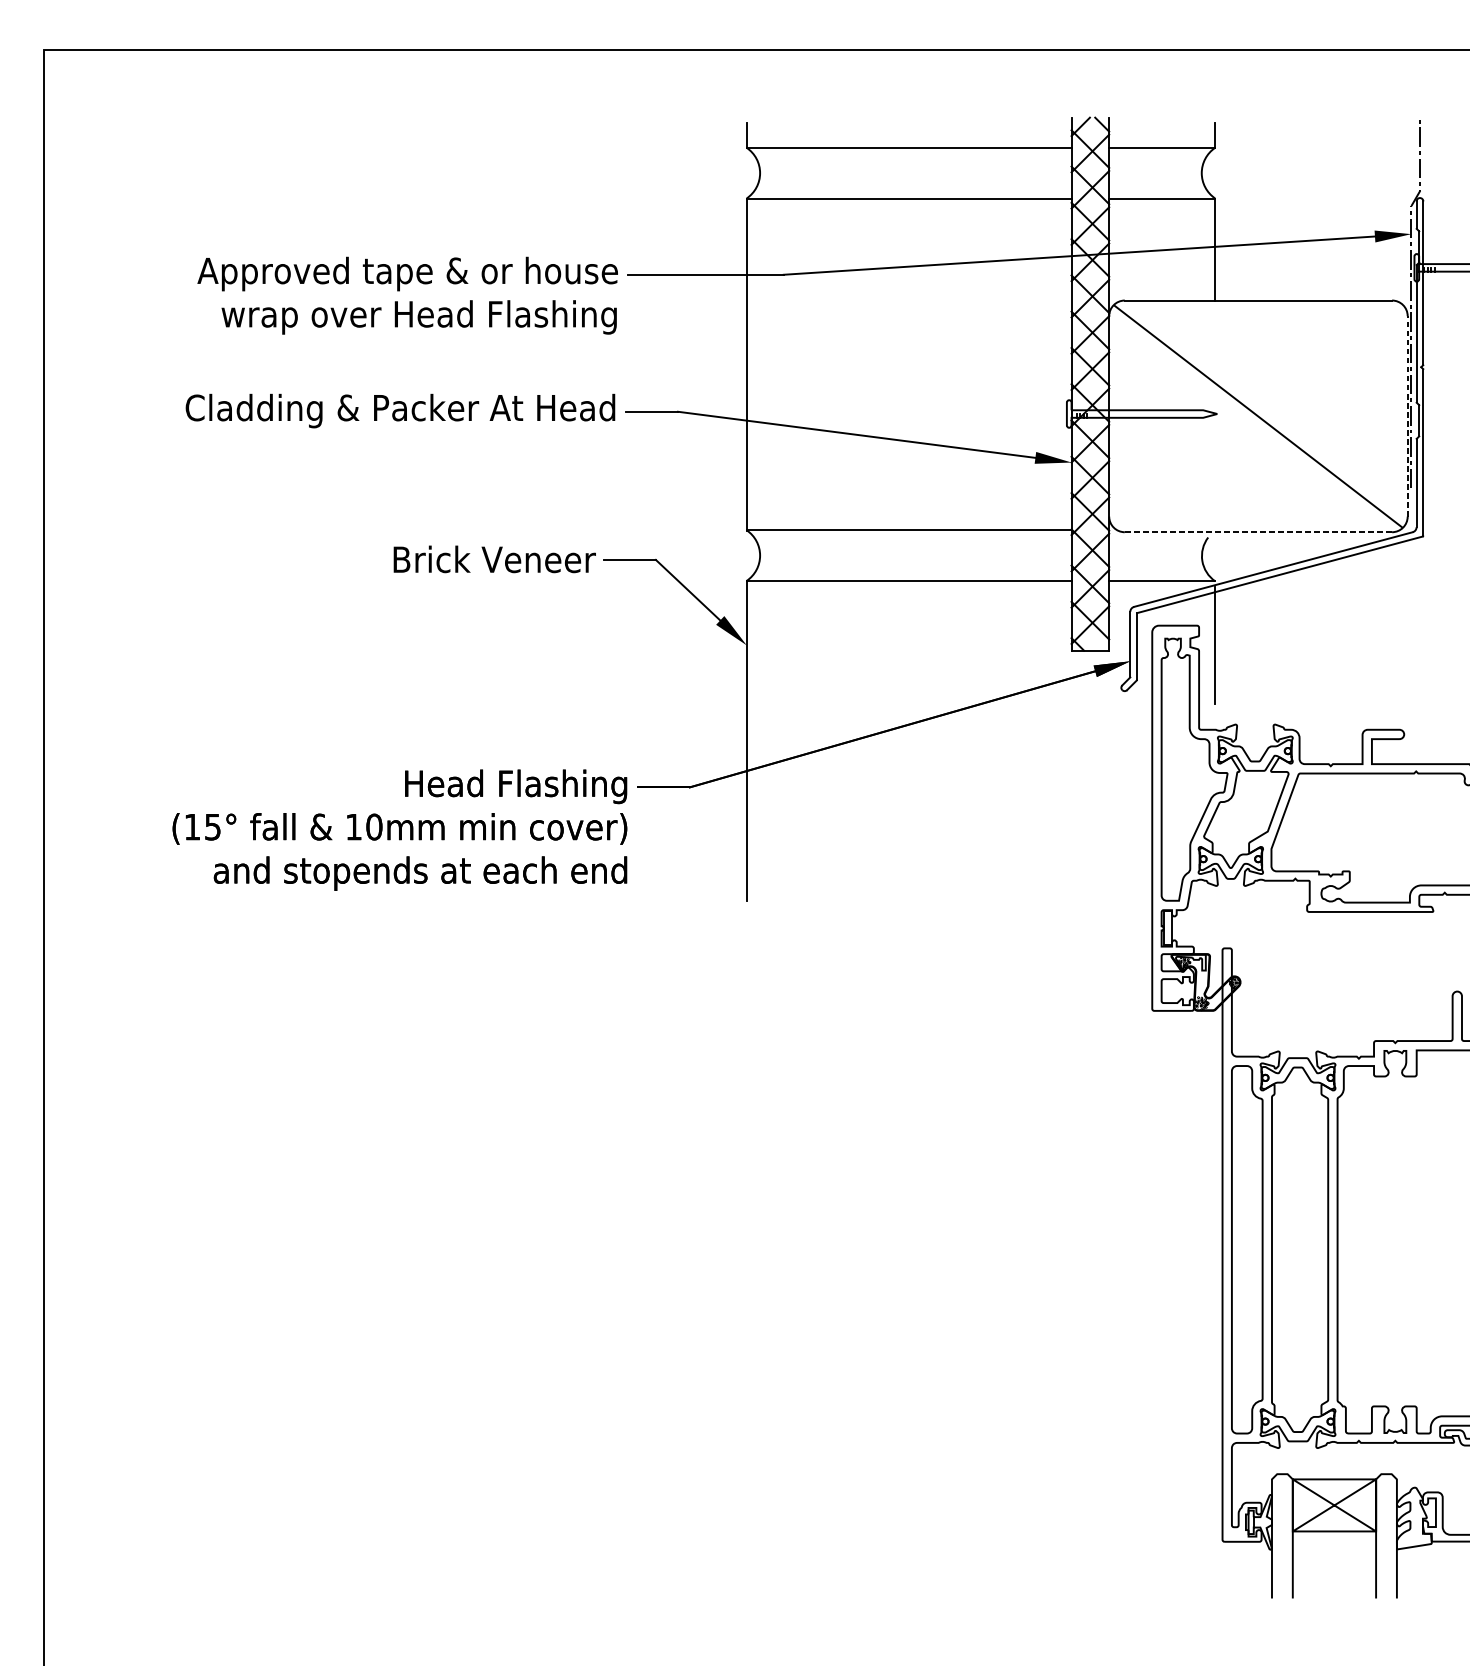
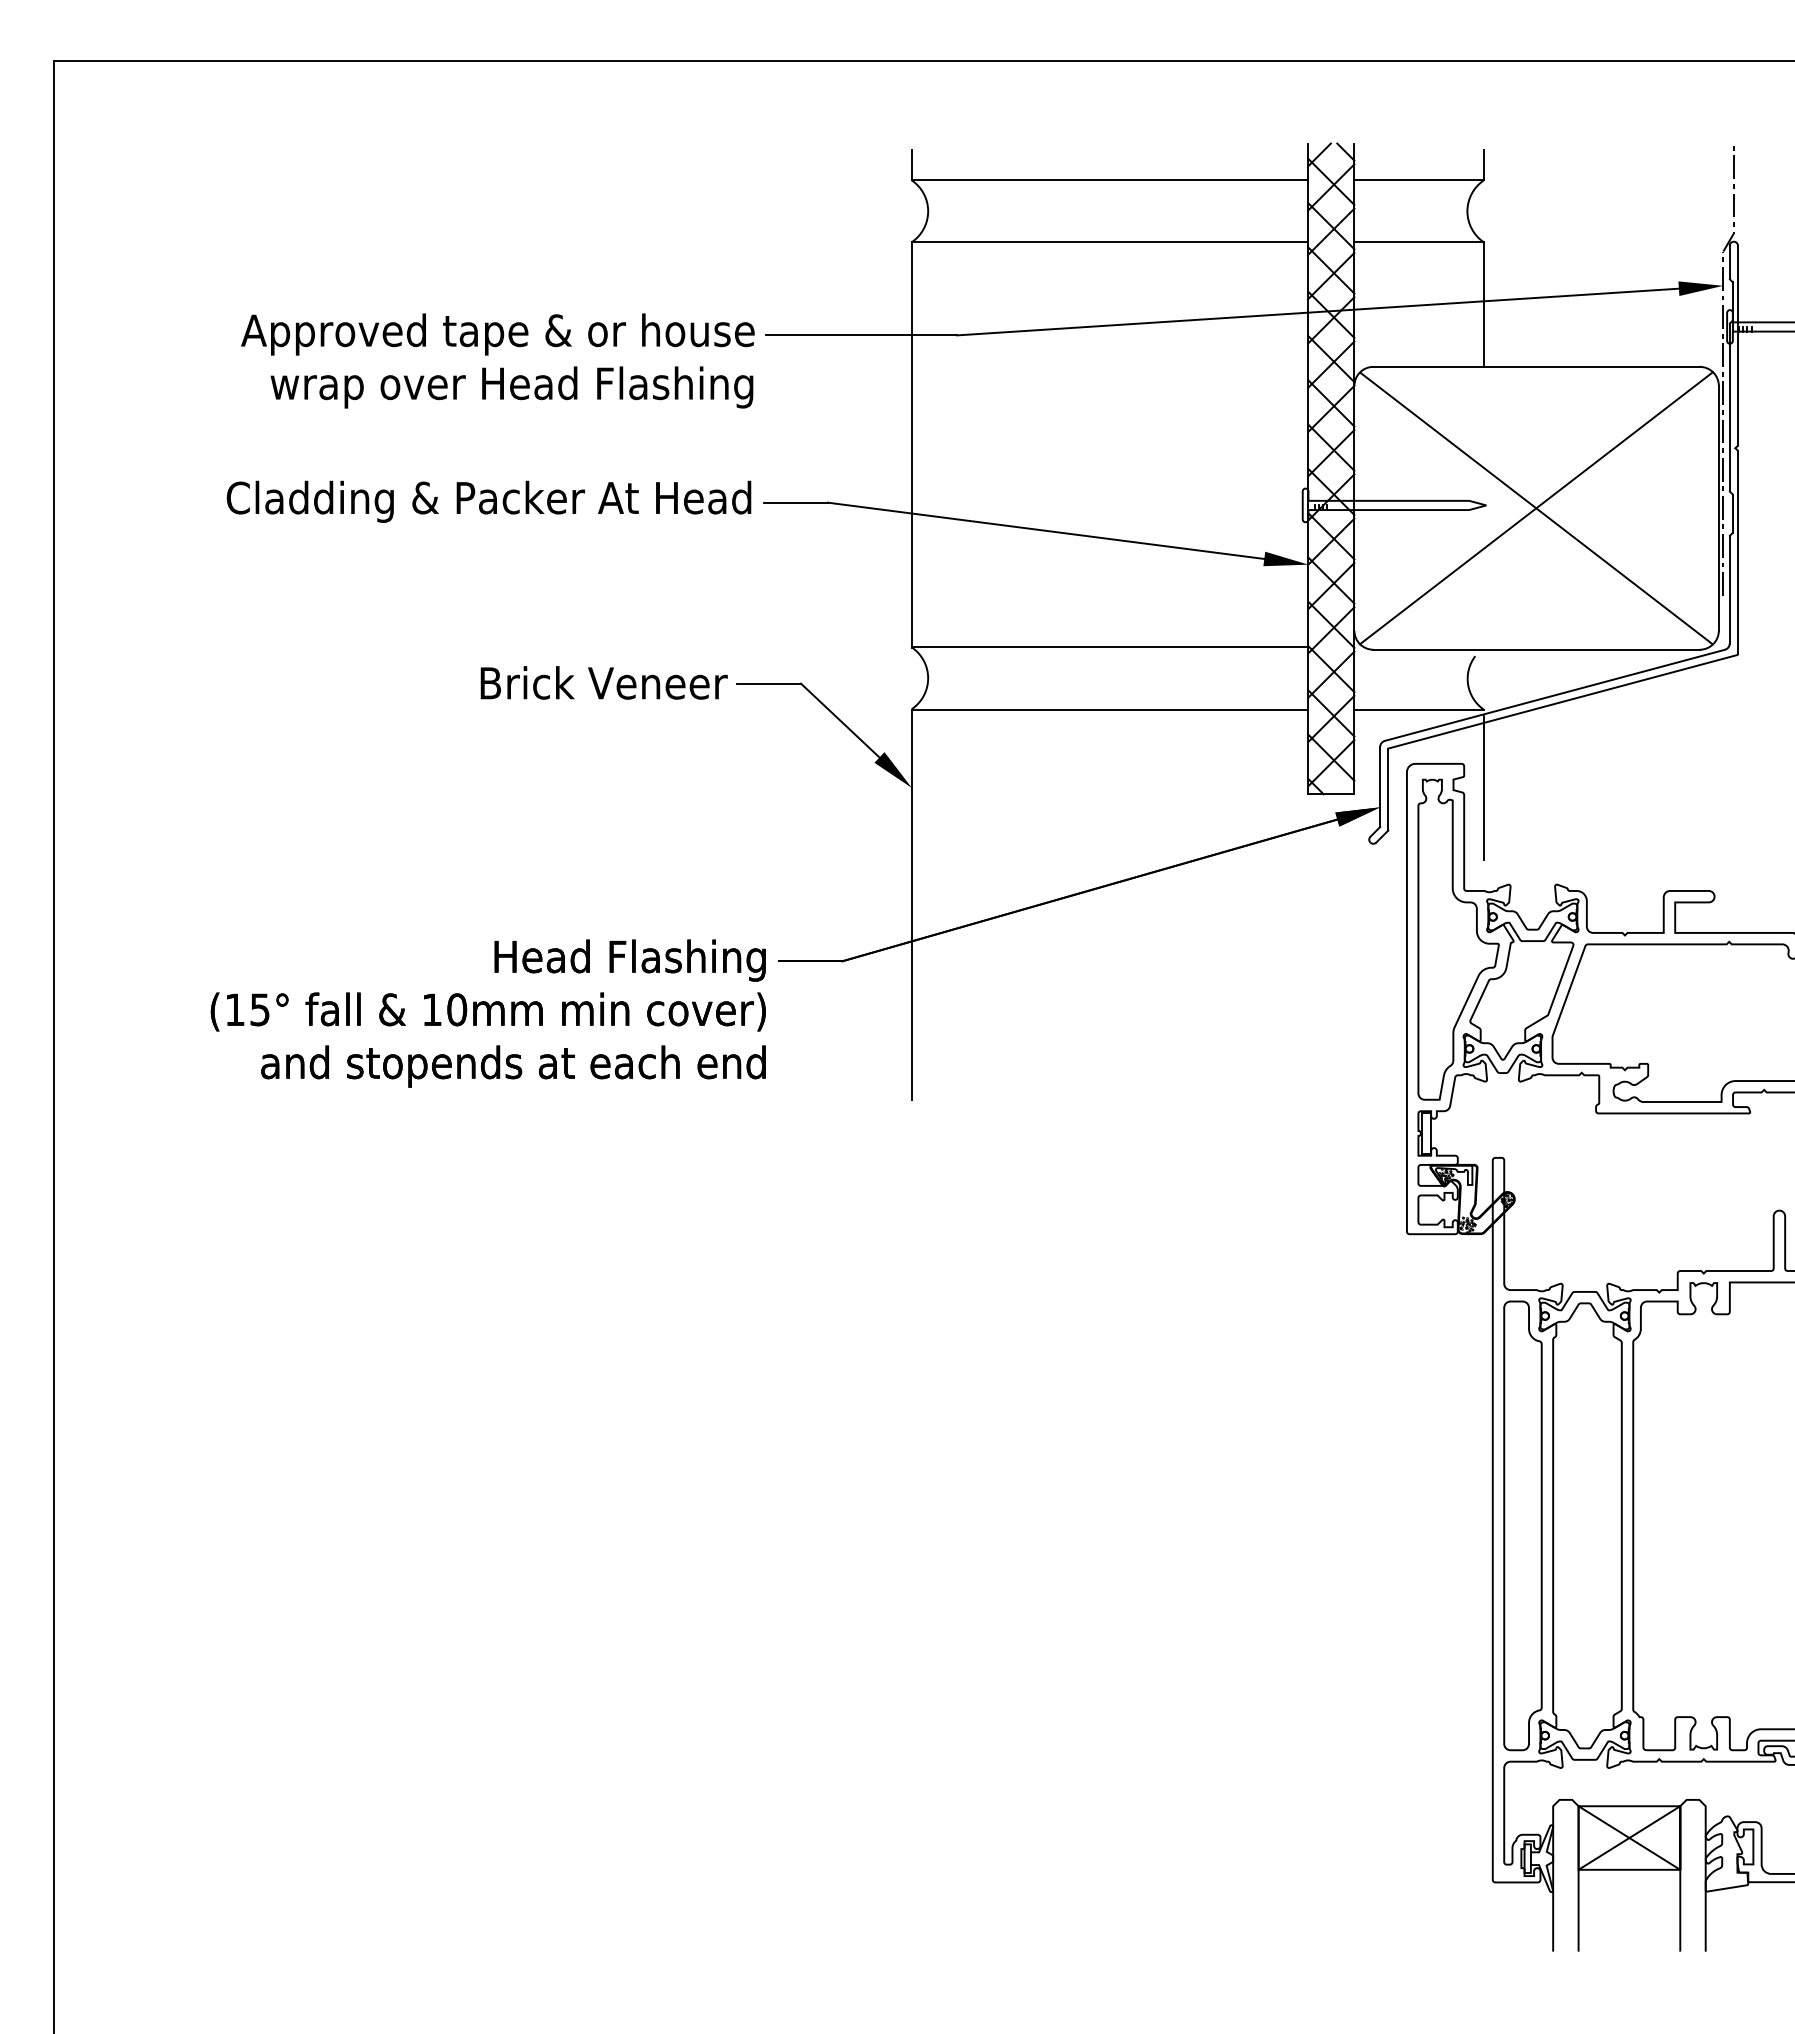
line: (1407, 415) -> (1718, 507), dashed -> solid
line: (1258, 416) -> (1536, 508), added
line: (1259, 532) -> (1537, 649), dashed -> solid

